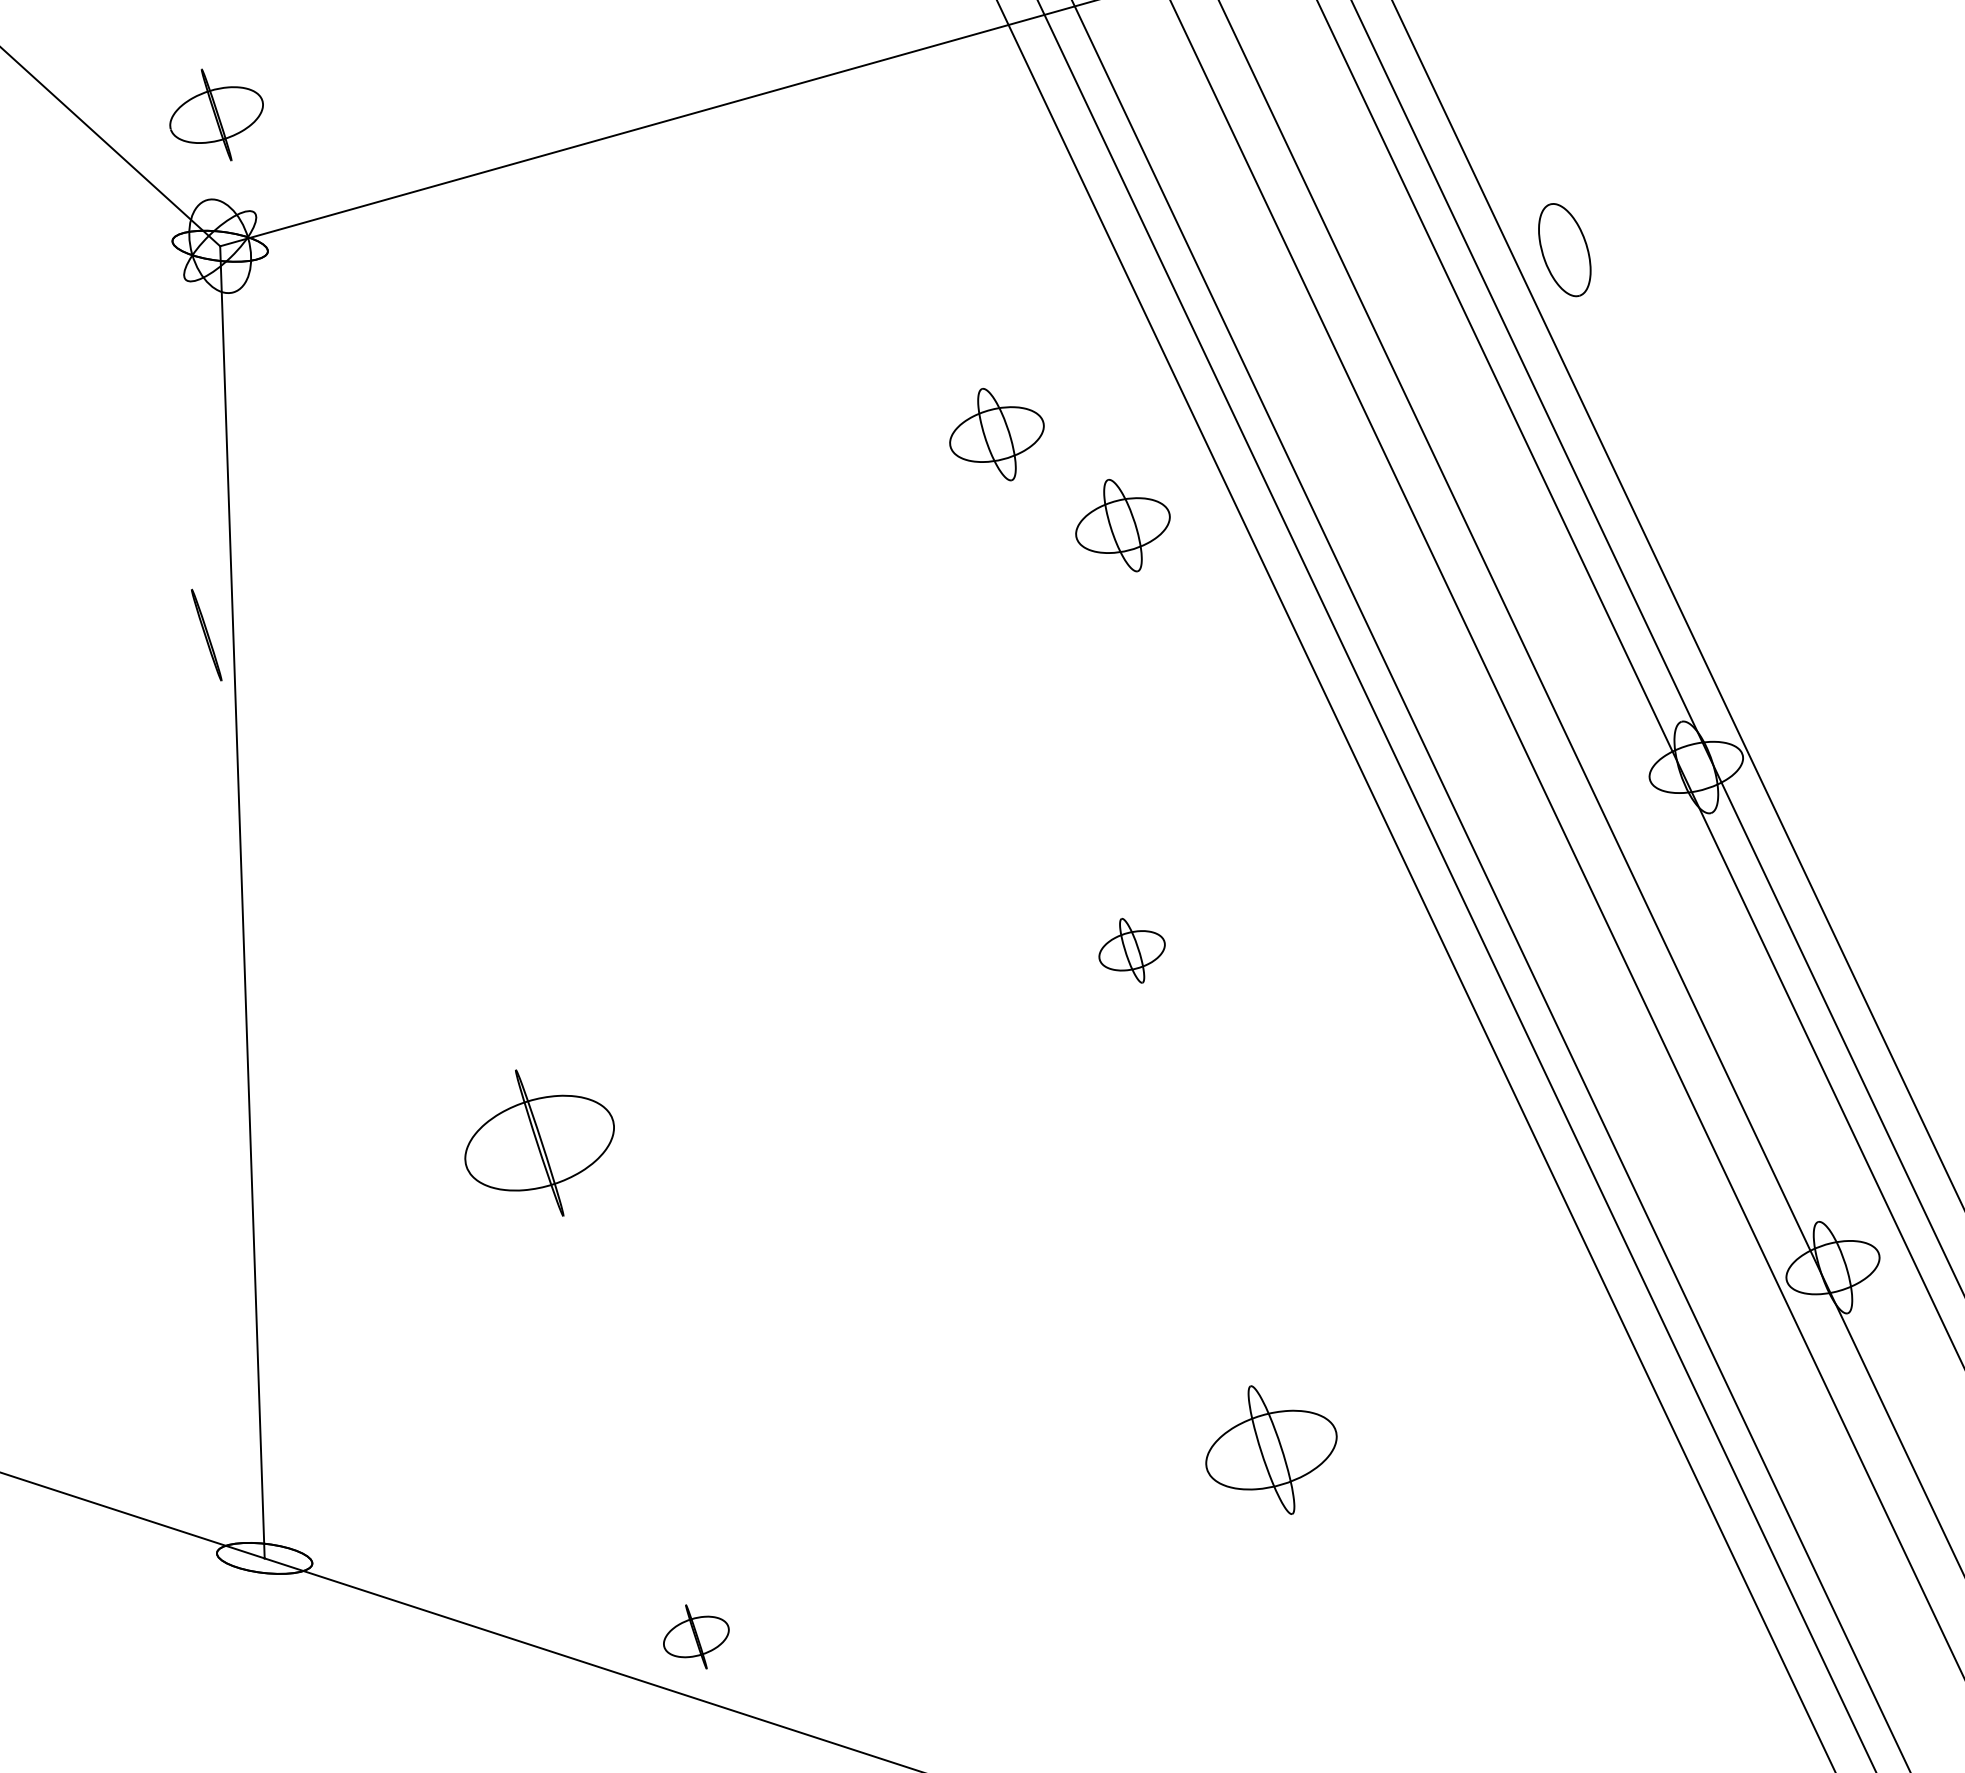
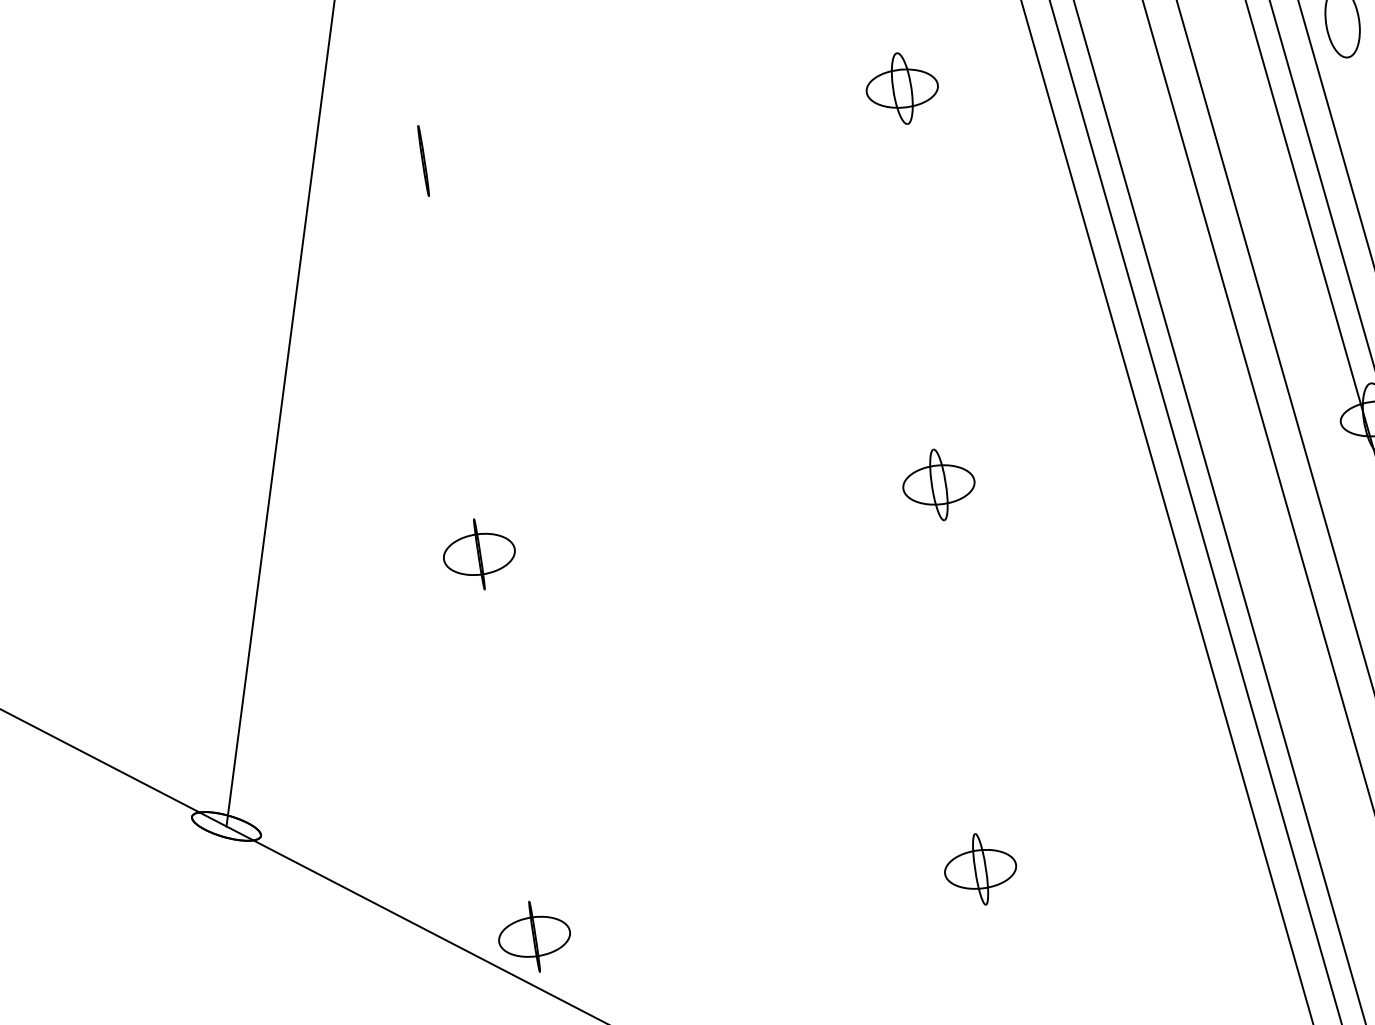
part: (1122, 525) -> (983, 170), removed
part: (206, 634) -> (423, 160), moved
part: (1131, 950) -> (938, 484), size x1.43
part: (539, 1143) -> (479, 554), size x0.62
part: (1271, 1449) -> (980, 868), size x0.71
part: (696, 1636) -> (534, 936), size x1.43

